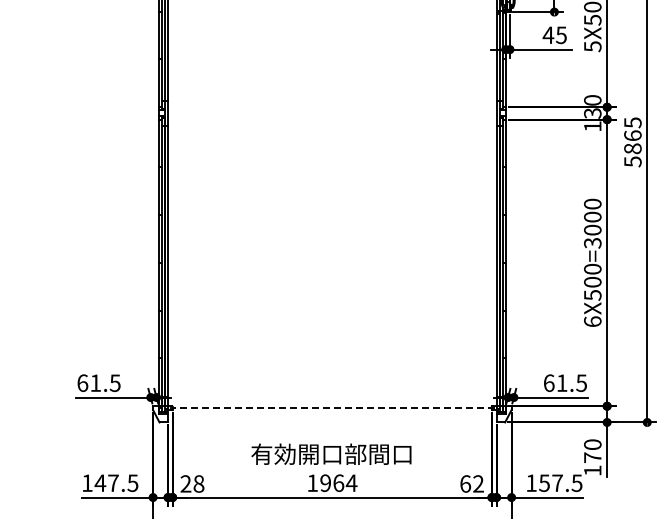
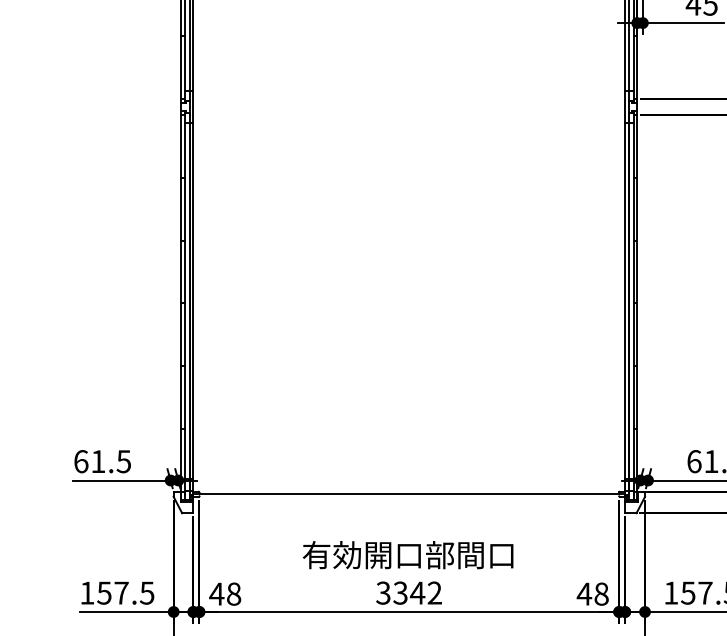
line: (332, 408) -> (409, 494), dashed -> solid
text: (100, 483) -> (104, 593), 147.5 -> 157.5
text: (185, 483) -> (216, 593), 28 -> 48
text: (332, 483) -> (409, 593), 1964 -> 3342
text: (471, 483) -> (592, 593), 62 -> 48

